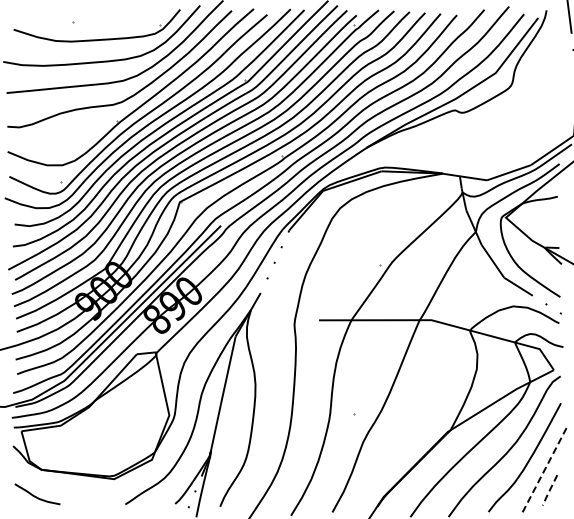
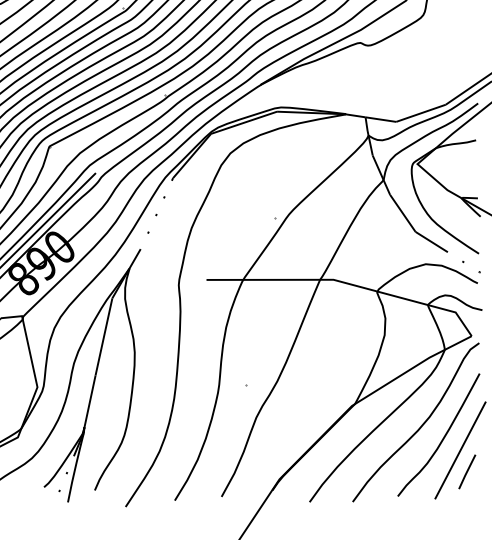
line: (543, 471) -> (459, 450), dashed -> solid
line: (549, 490) -> (466, 472), dashed -> solid

